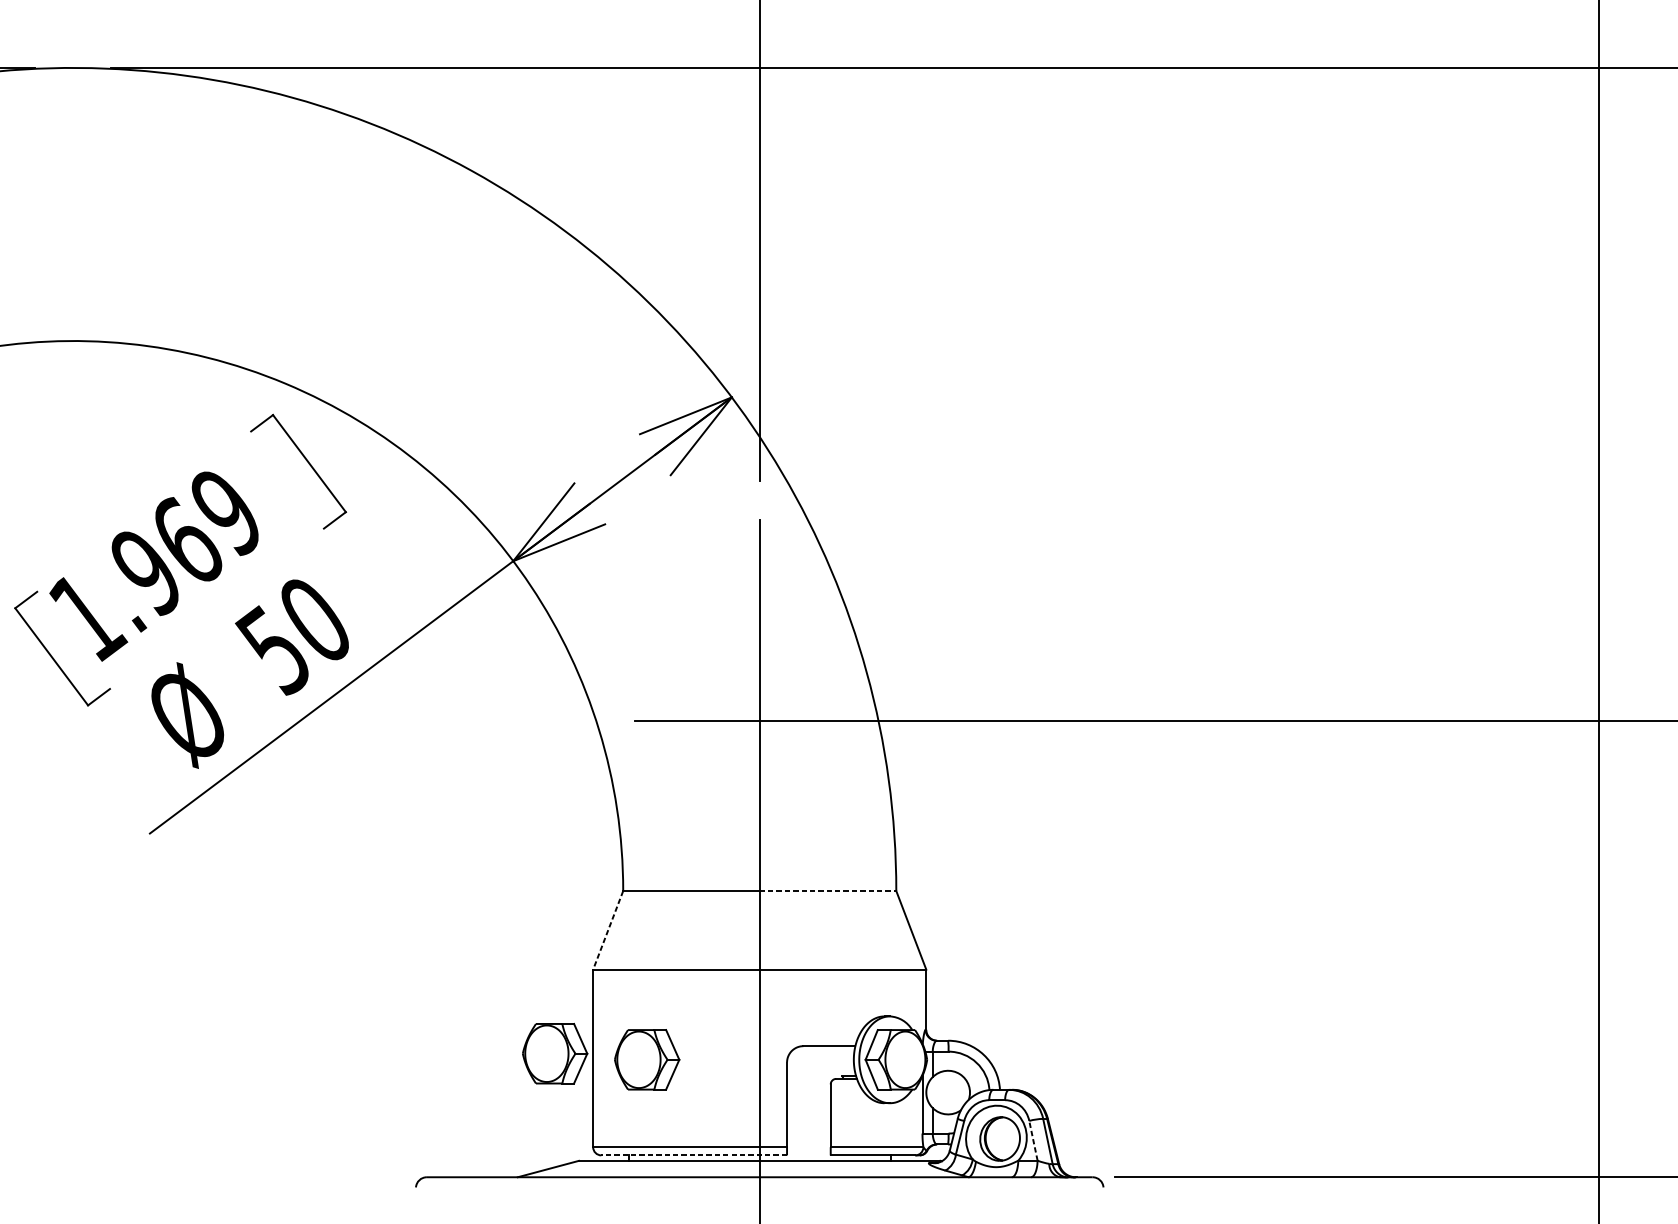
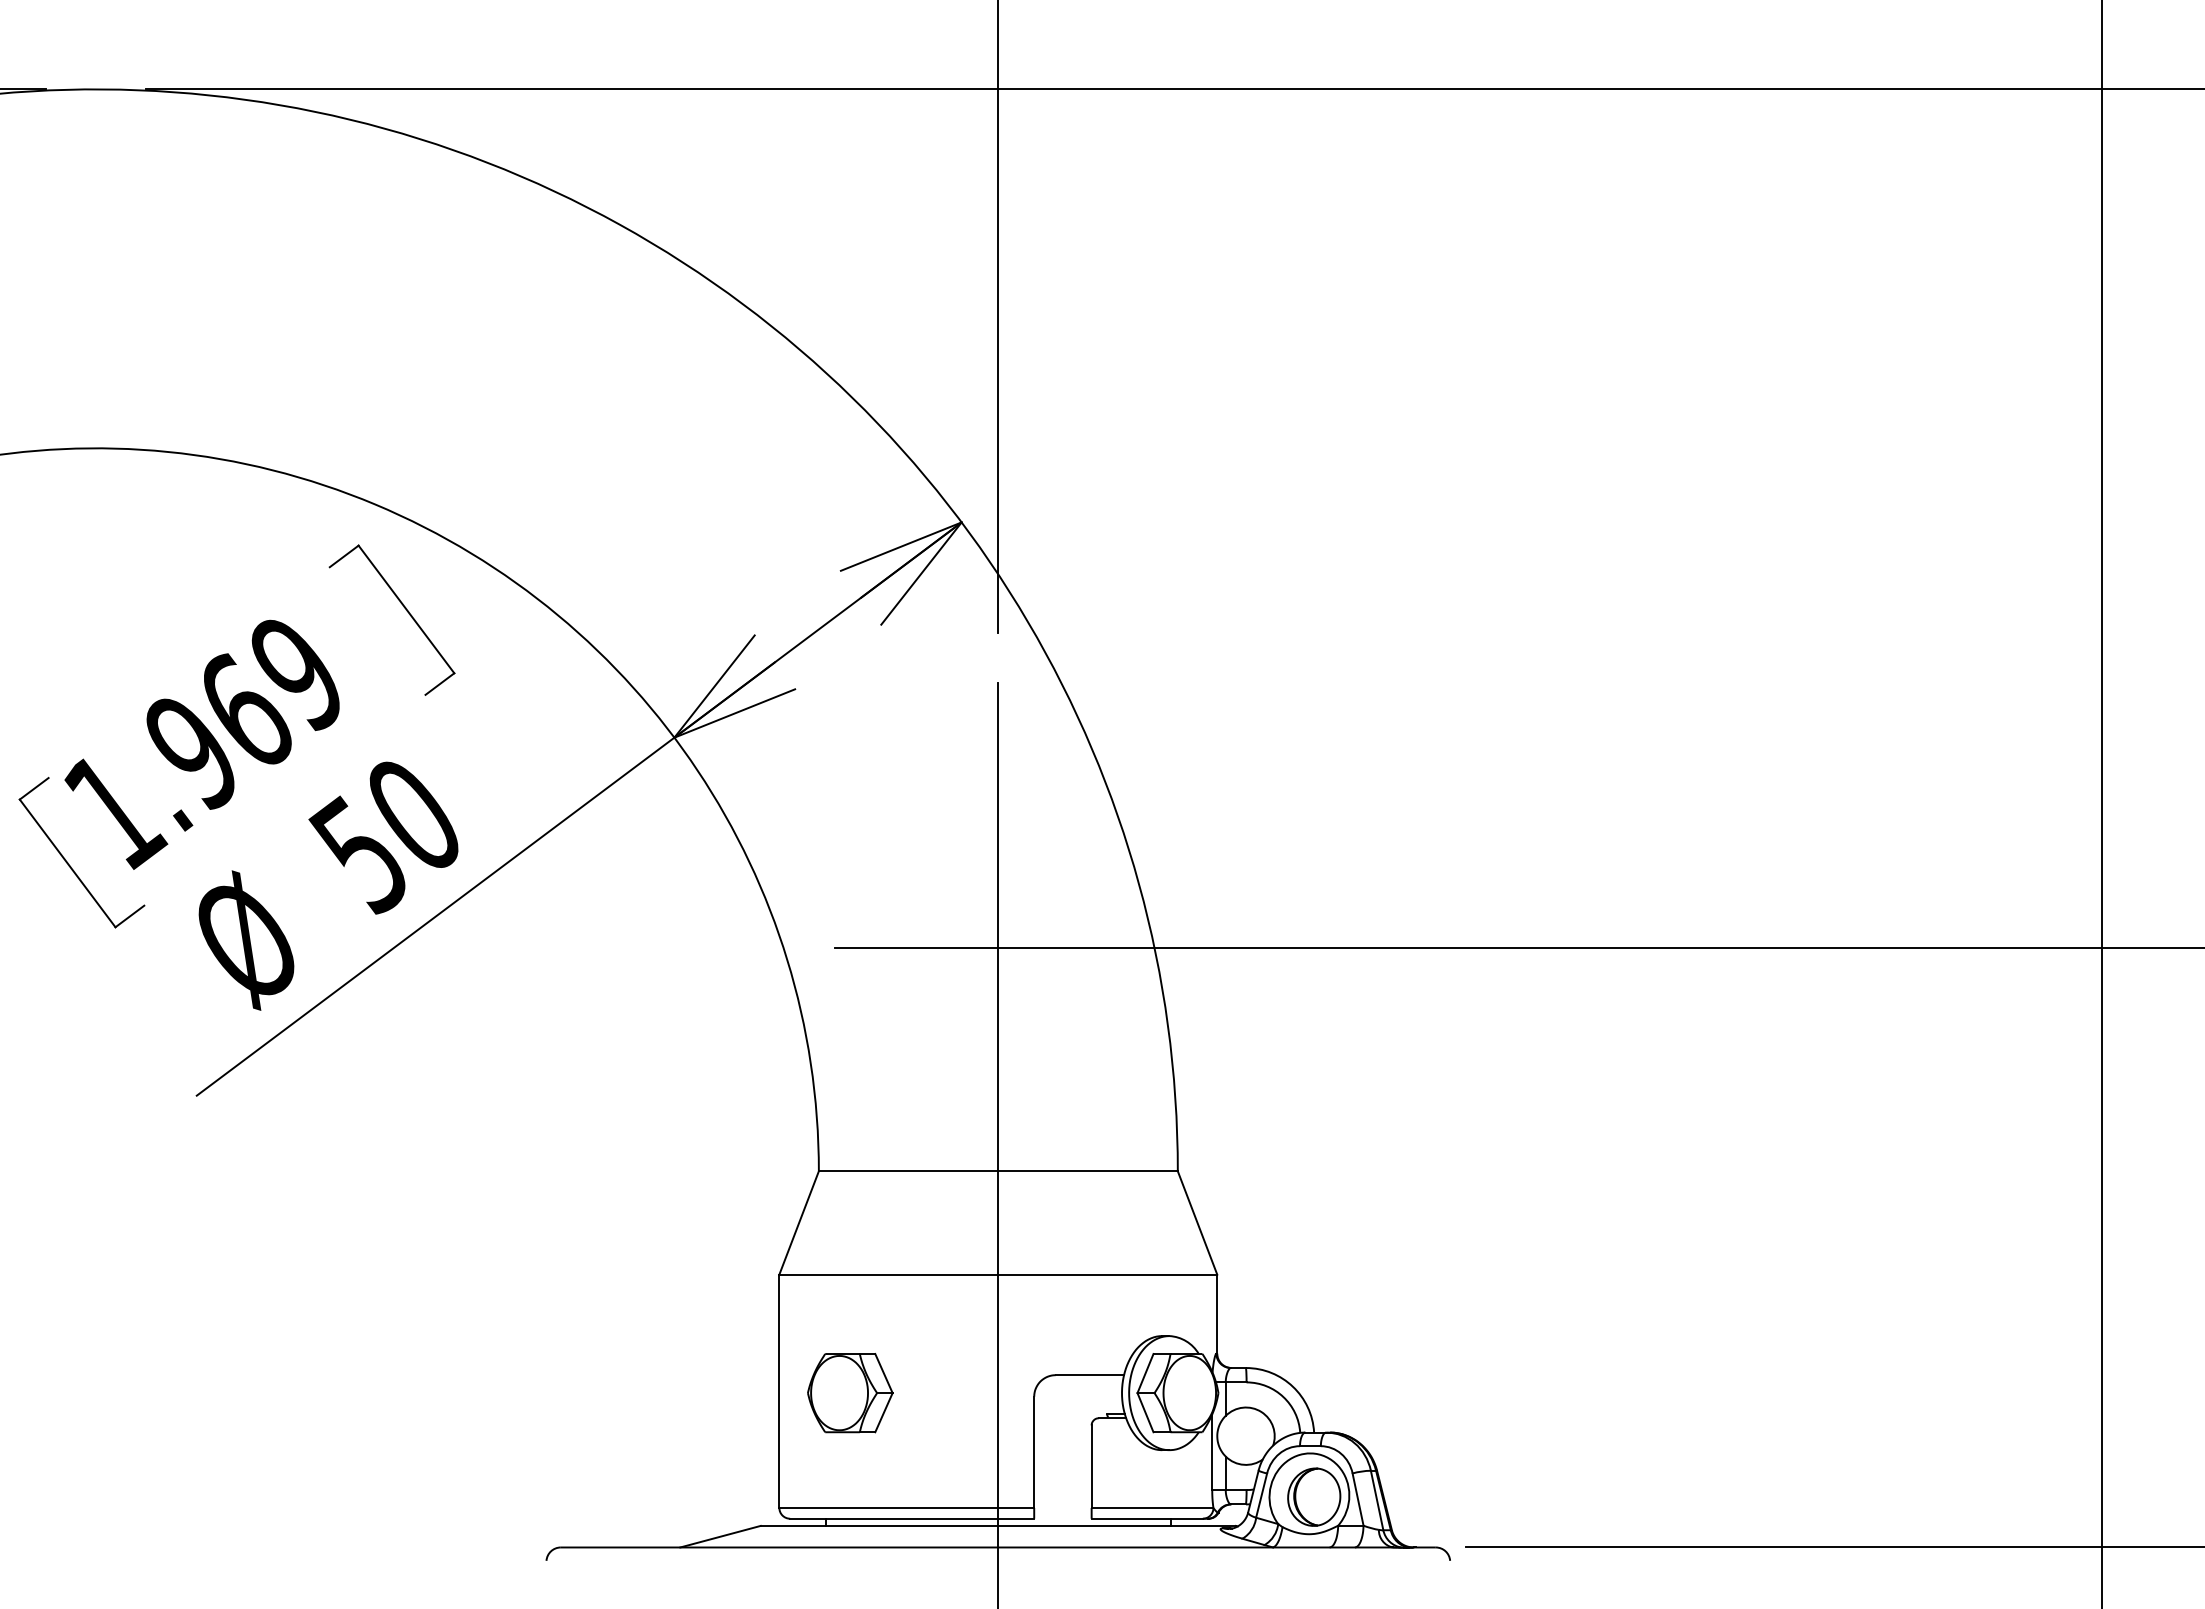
line: (828, 891) -> (1088, 1171), dashed -> solid
line: (607, 930) -> (798, 1223), dashed -> solid
part: (555, 1054) -> (729, 1385), removed
line: (1033, 1140) -> (1358, 1499), dashed -> solid
line: (693, 1155) -> (911, 1518), dashed -> solid

